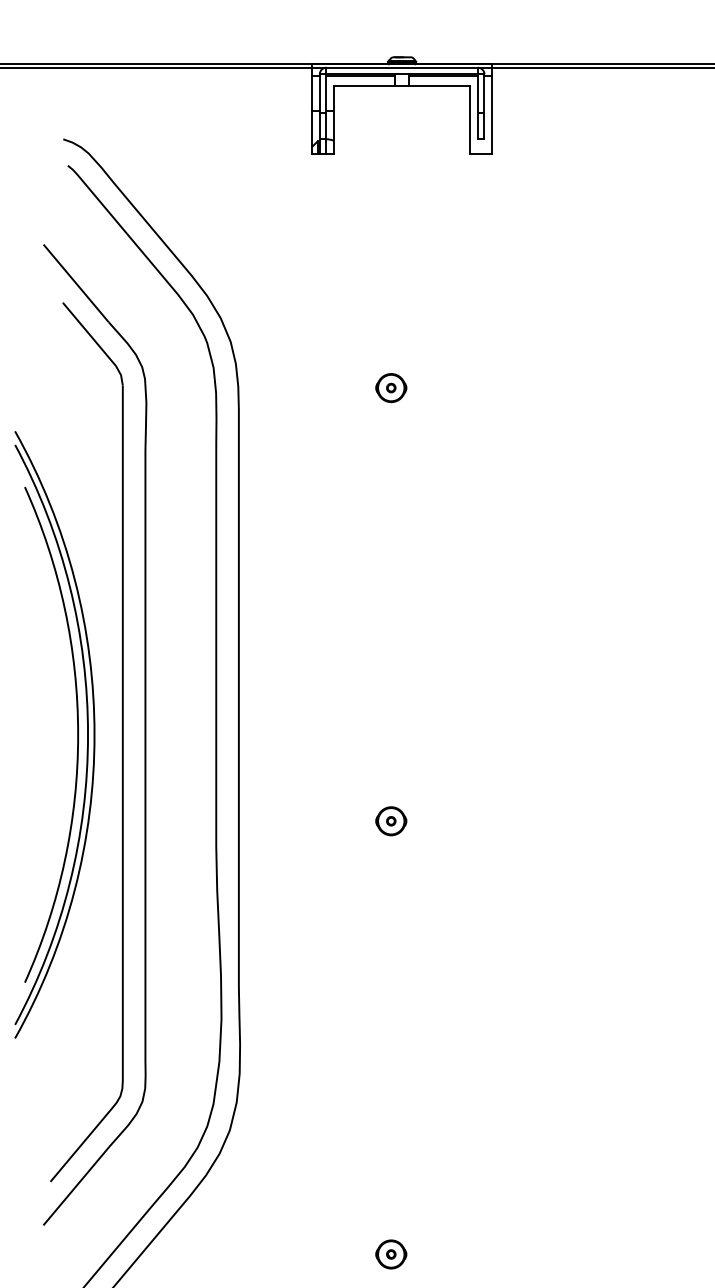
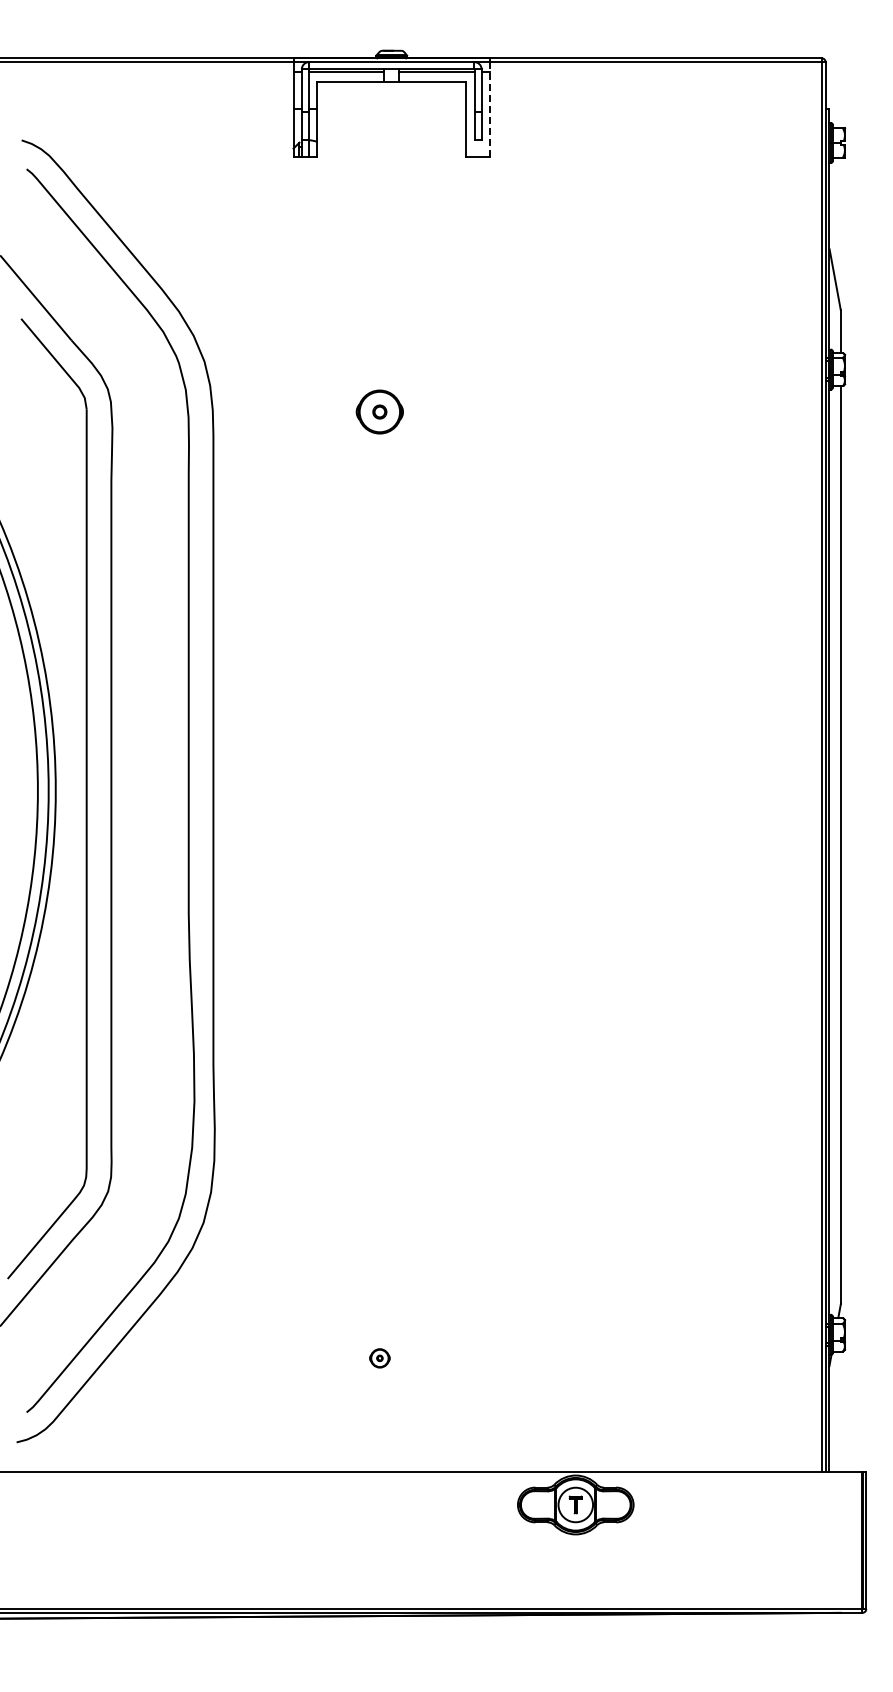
line: (491, 110) -> (489, 108), solid -> dashed
part: (390, 387) -> (379, 411), size x1.4
part: (390, 820) -> (379, 884), removed
part: (390, 1254) -> (379, 1358), size x0.6

